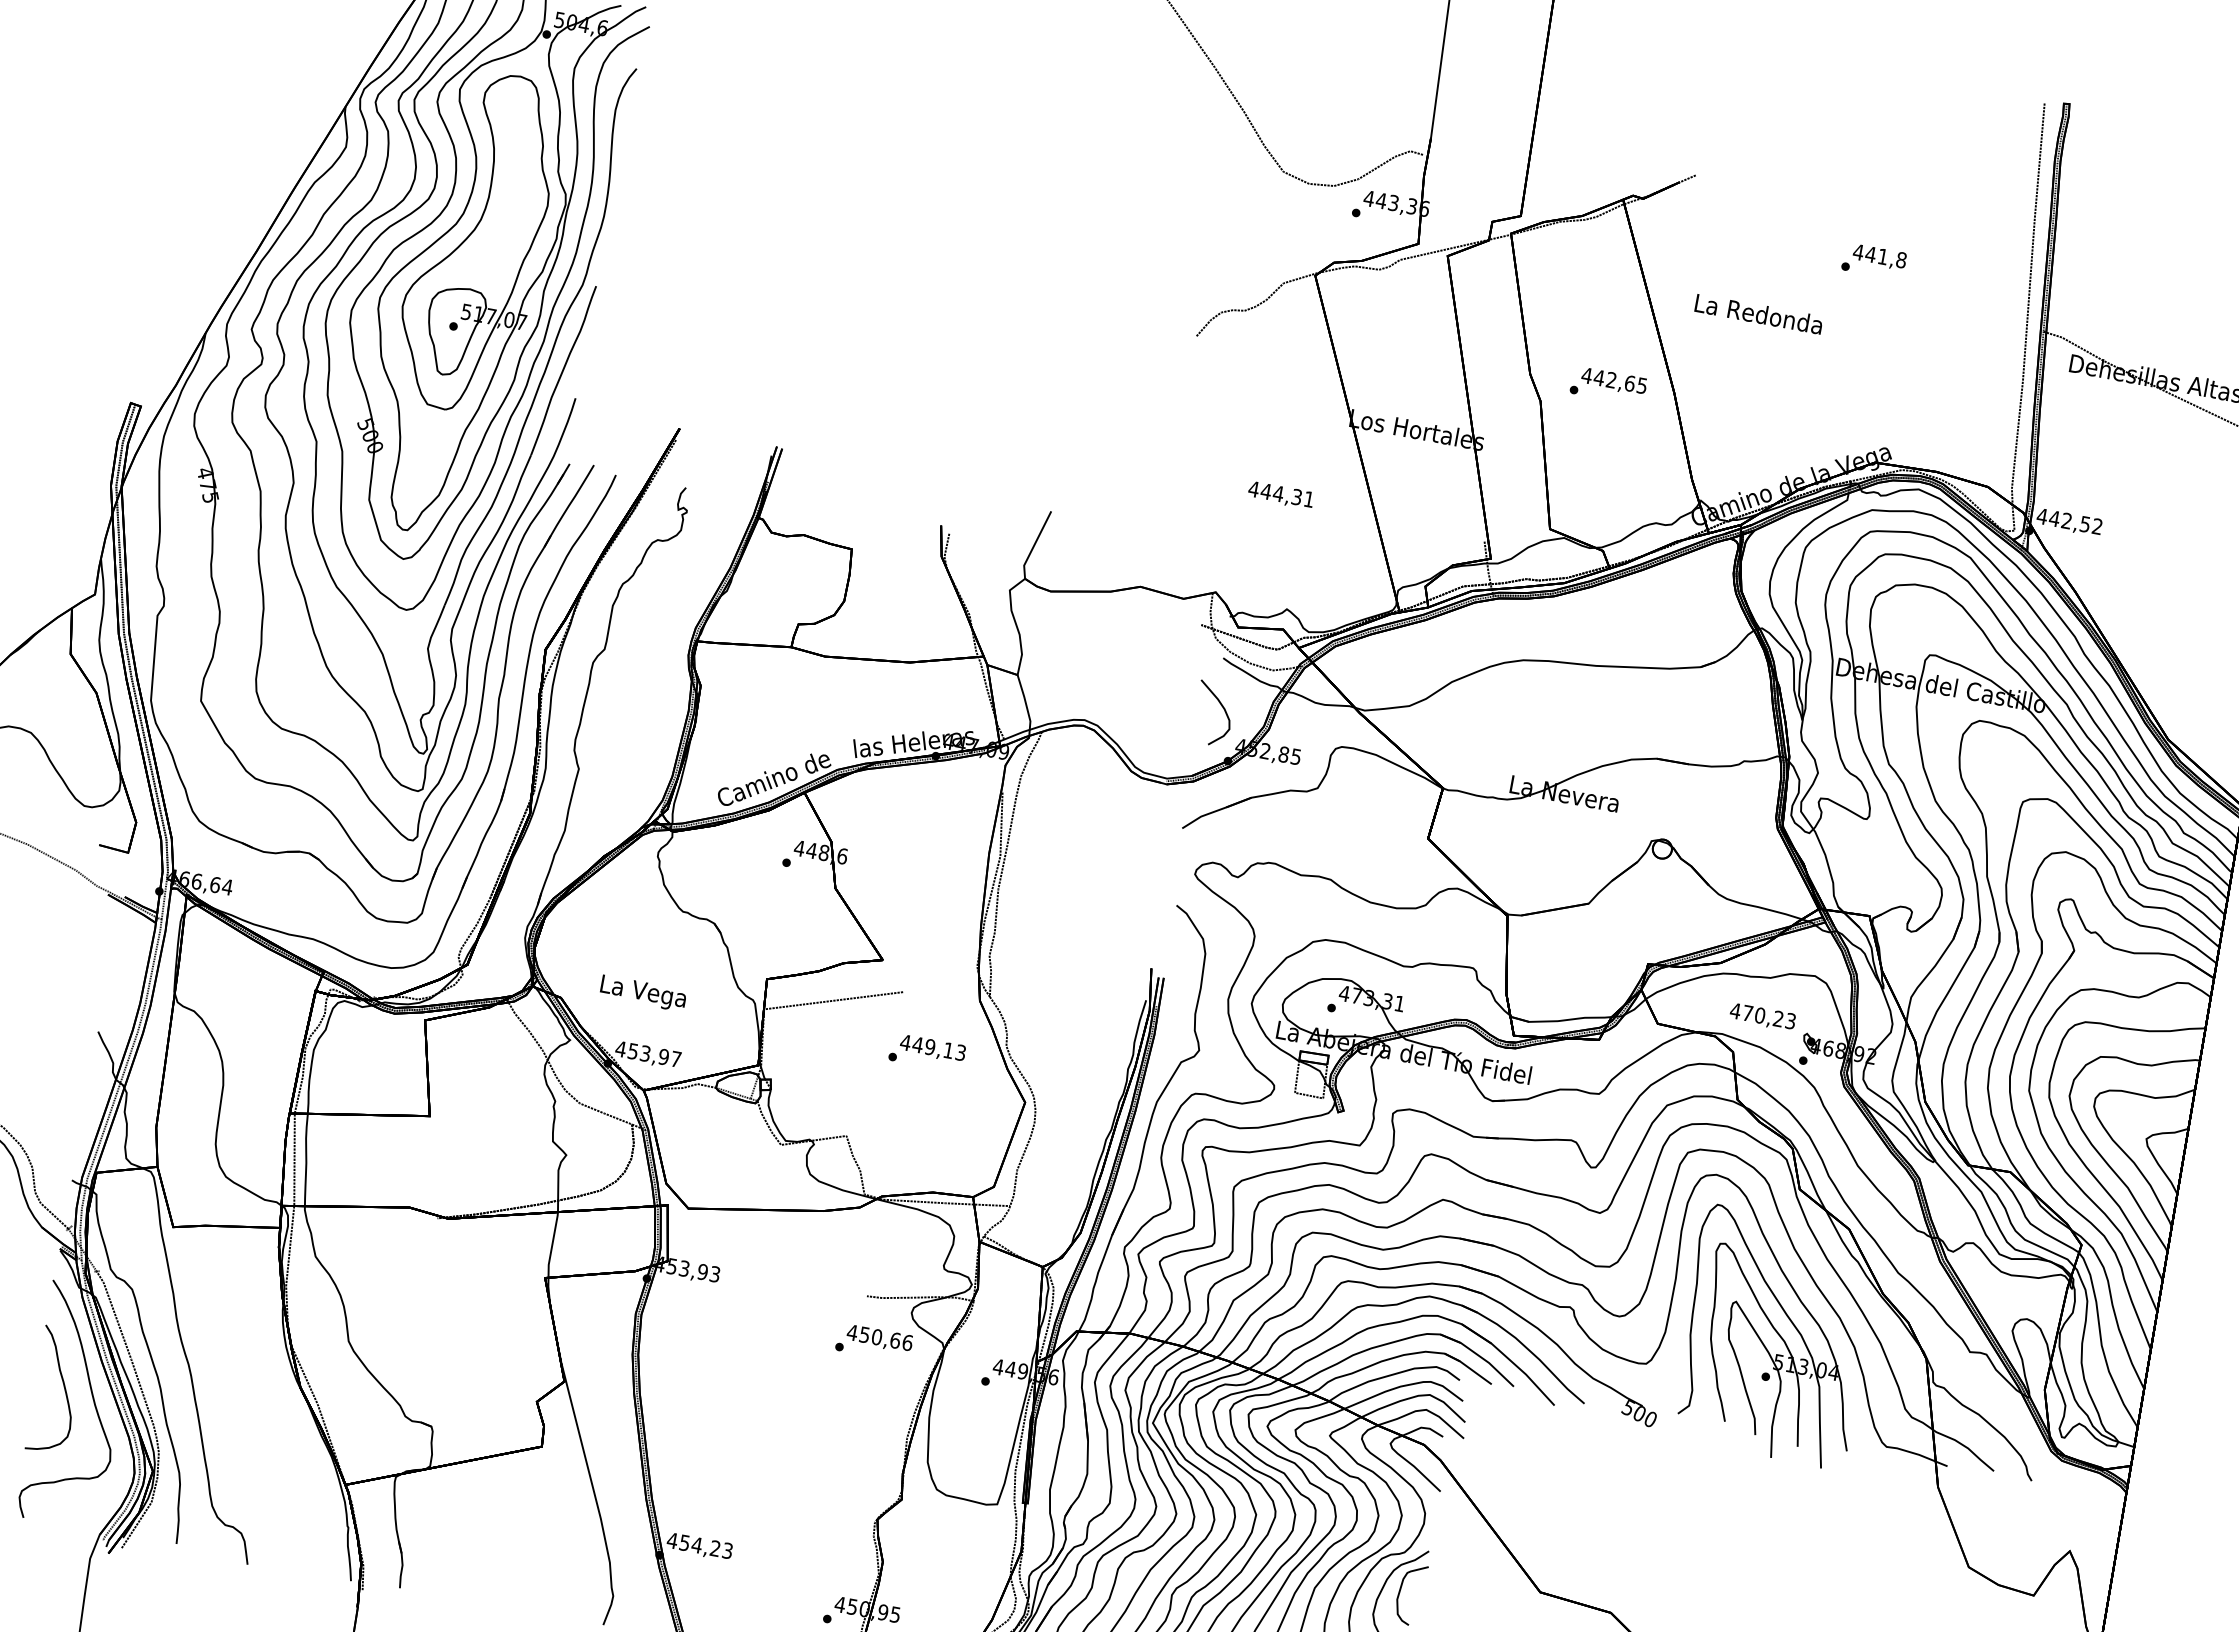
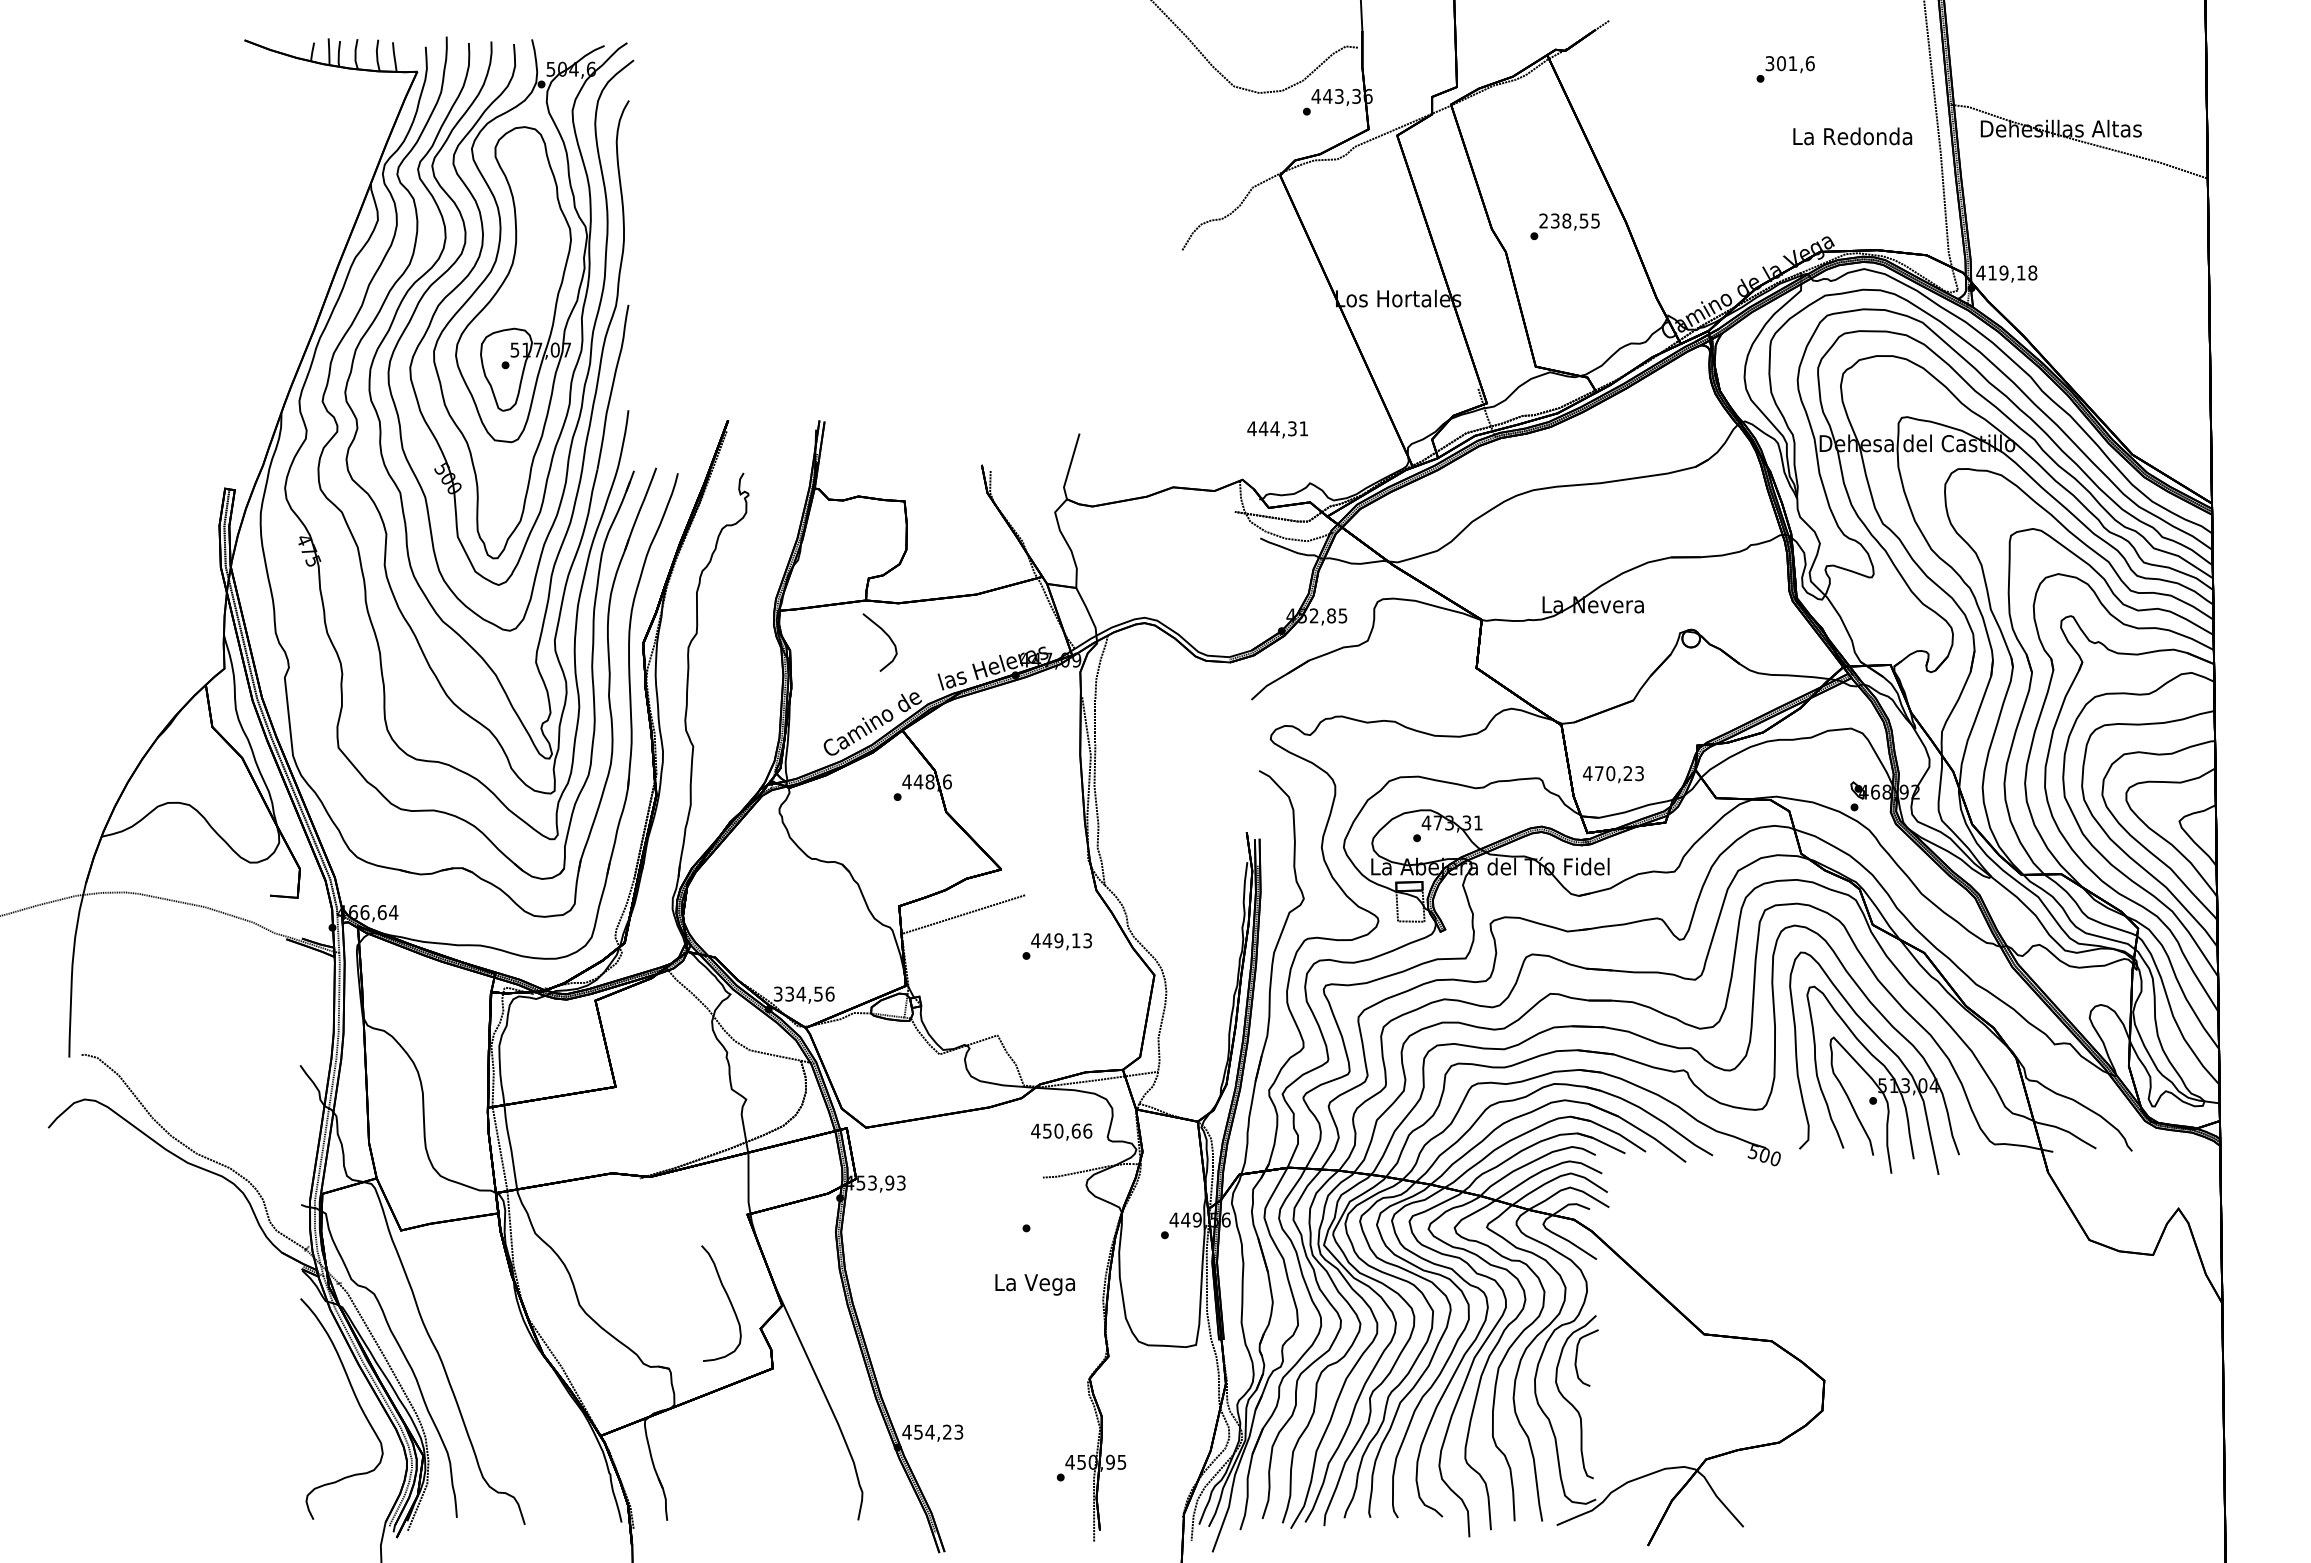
text: (1879, 256) -> (1789, 63), 441,8 -> 301,6
text: (1758, 314) -> (1852, 136), moved
text: (1608, 379) -> (1563, 220), 442,65 -> 238,55
text: (1280, 495) -> (1277, 429), moved
text: (2075, 522) -> (2012, 272), 442,52 -> 419,18
curve: (1222, 707) -> (886, 635), moved
text: (642, 993) -> (1034, 1284), moved
text: (1762, 1017) -> (1613, 774), moved
text: (647, 1053) -> (803, 993), 453,97 -> 334,56
text: (879, 1338) -> (1061, 1131), moved
curve: (63, 1388) -> (728, 1300), moved

